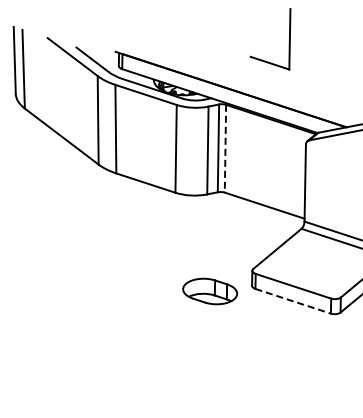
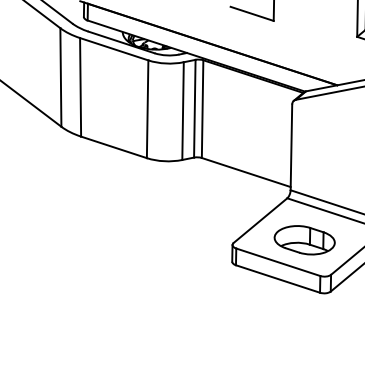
line: (225, 148) -> (202, 108), dashed -> solid
part: (210, 291) -> (305, 240), moved
line: (293, 301) -> (278, 279), dashed -> solid

